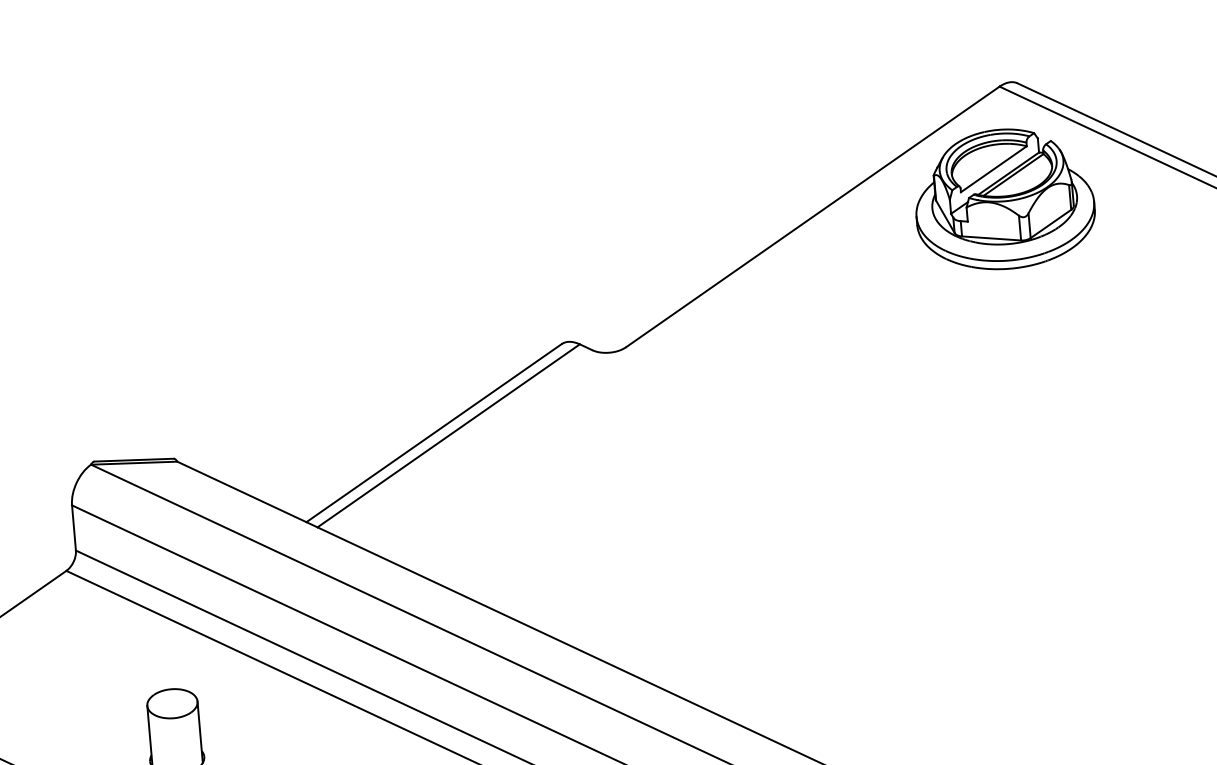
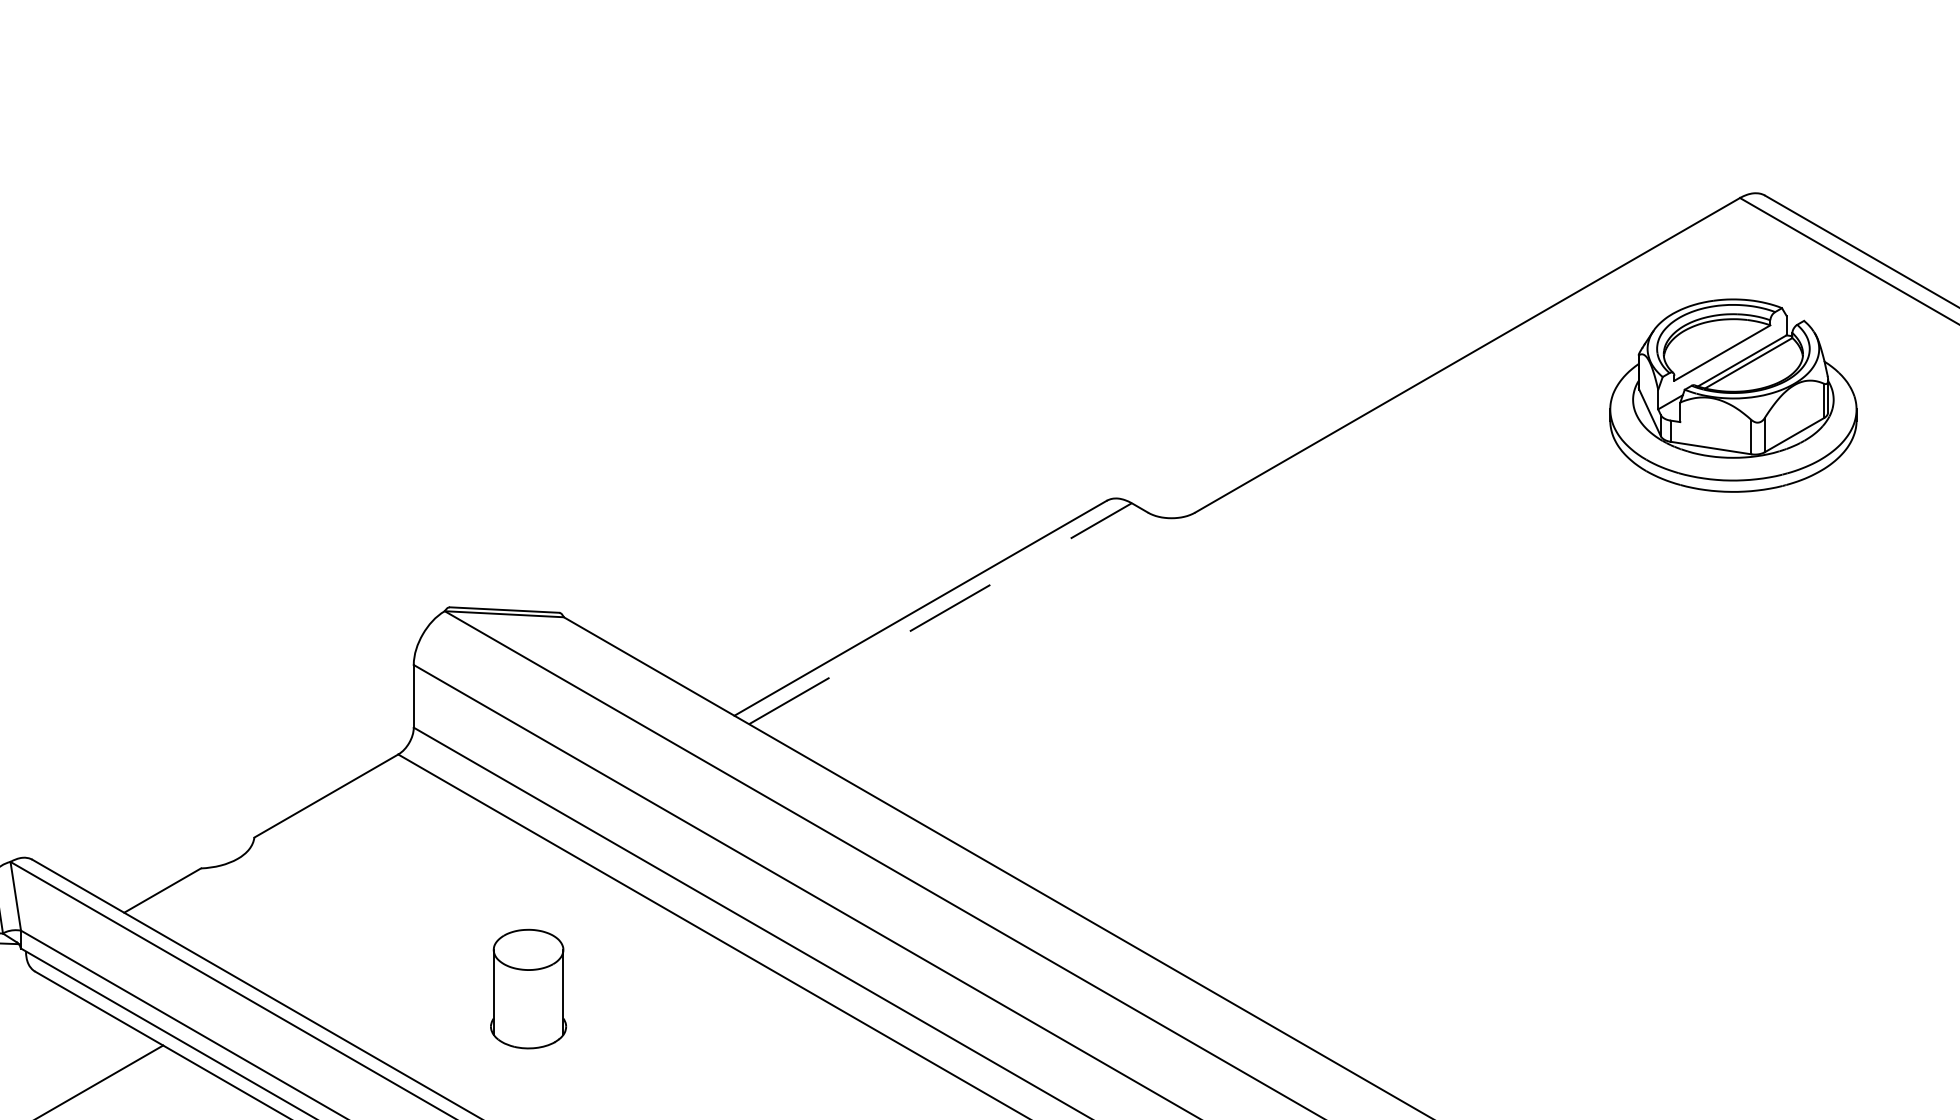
part: (1004, 199) -> (1733, 395), moved
line: (448, 435) -> (940, 613), solid -> dashed

